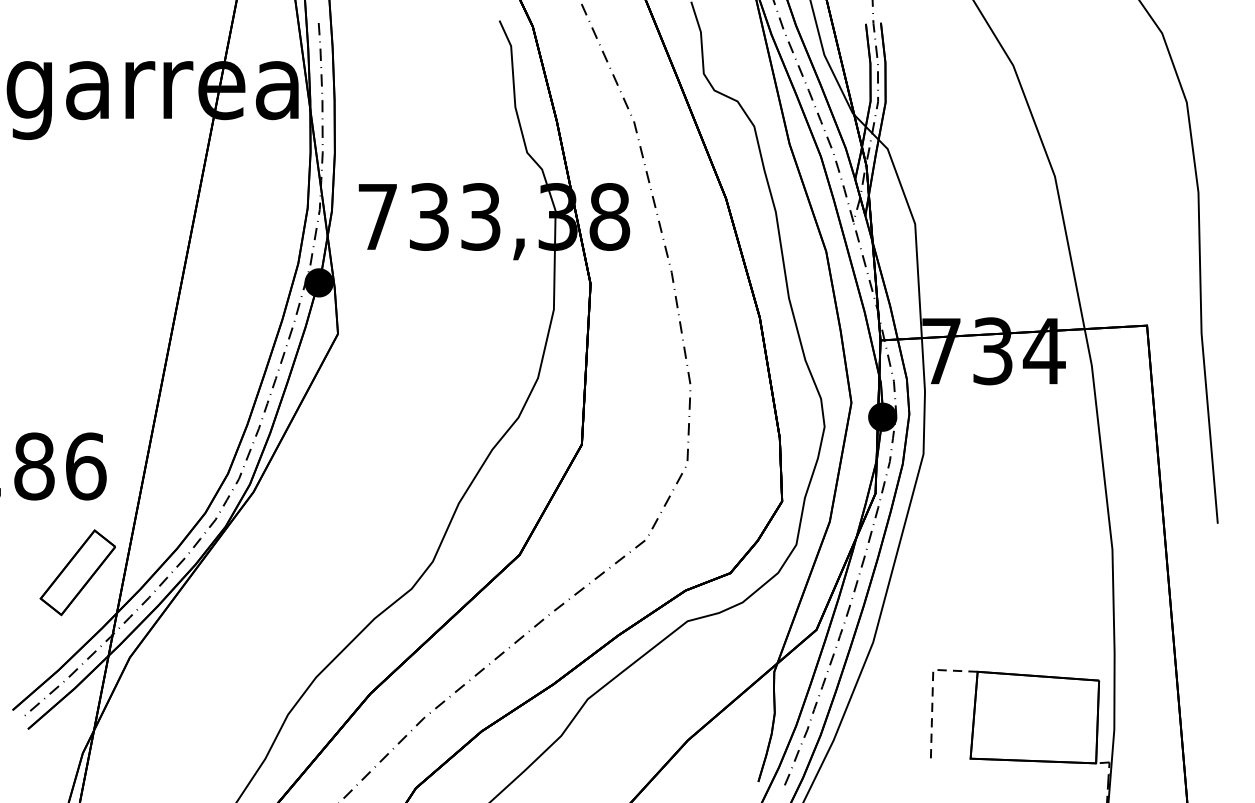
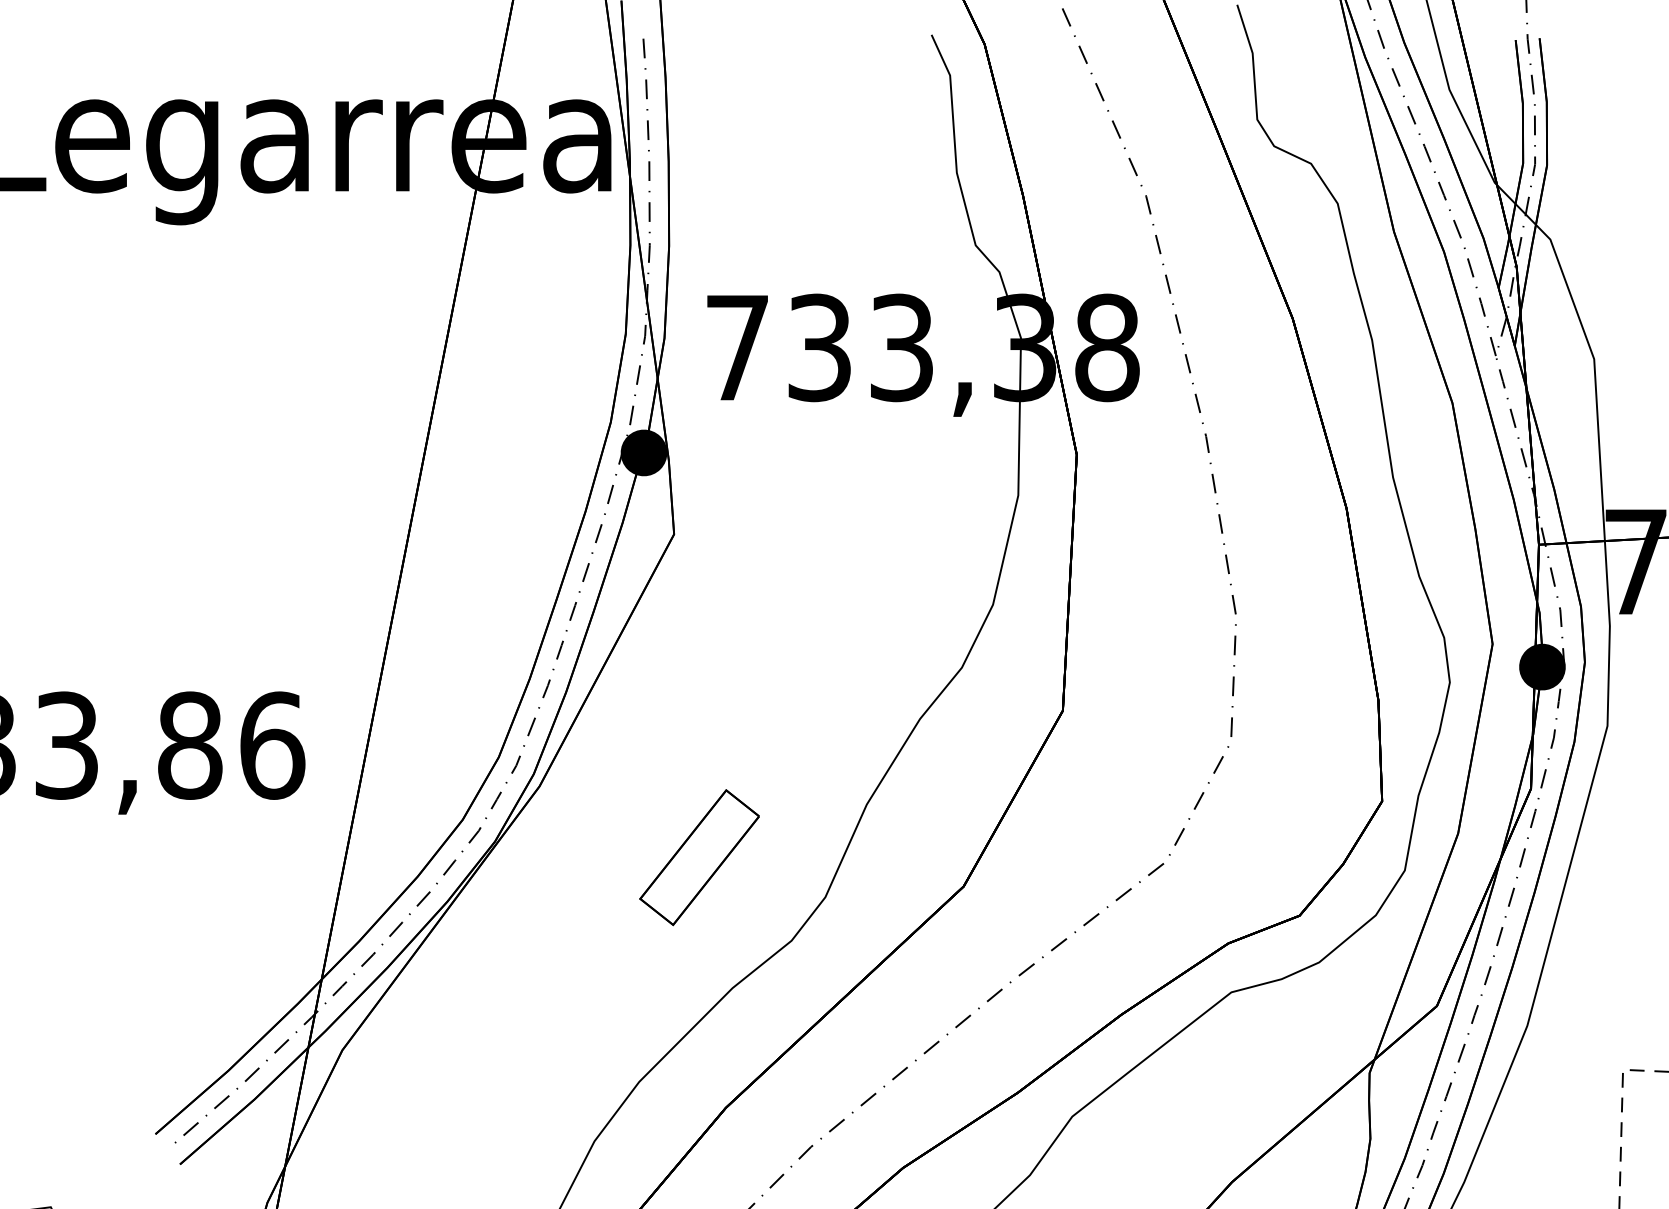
part: (77, 572) -> (698, 857), moved

